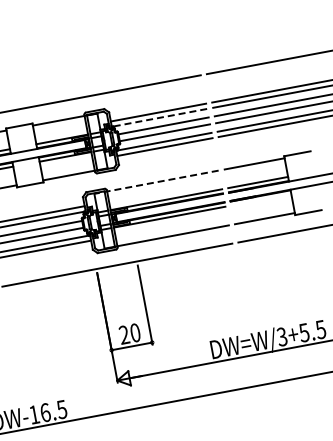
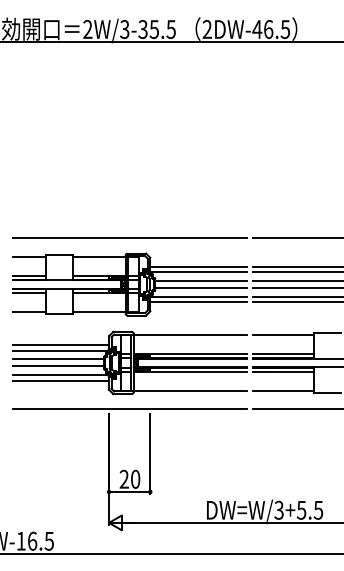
line: (160, 117) -> (199, 272), dashed -> solid
line: (156, 182) -> (183, 335), dashed -> solid
line: (260, 199) -> (283, 371), added

